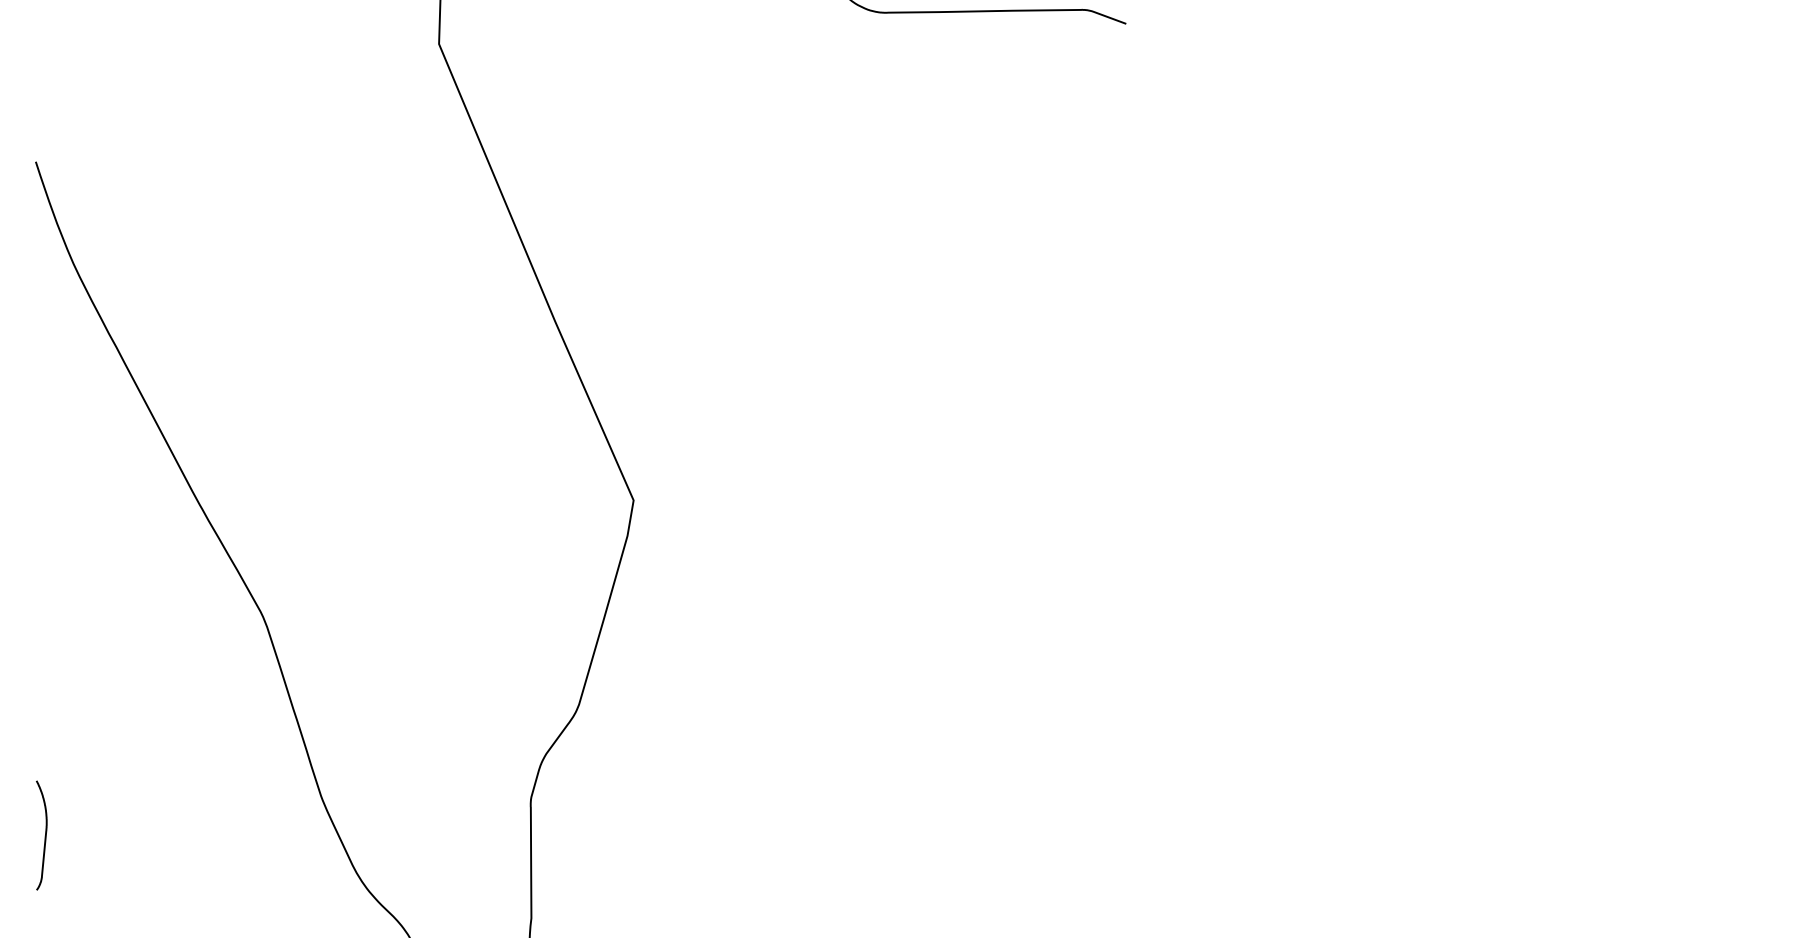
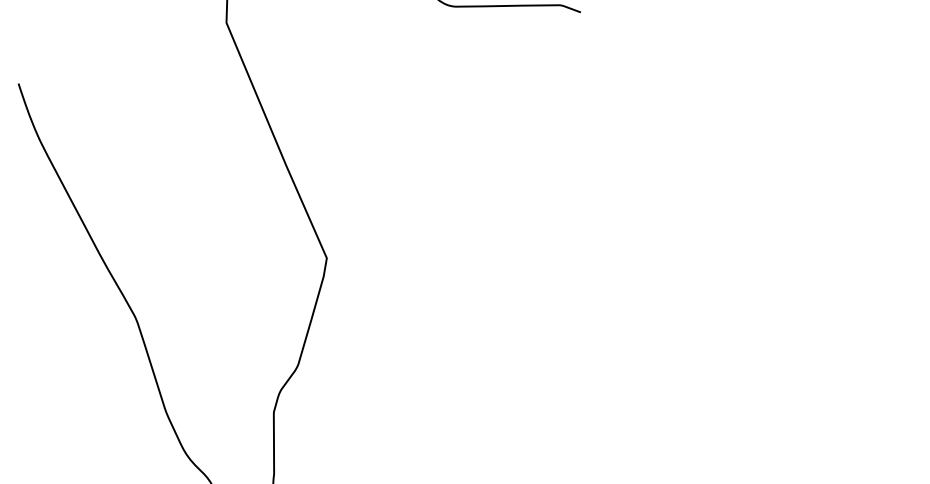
curve: (43, 834) -> (22, 430), removed

